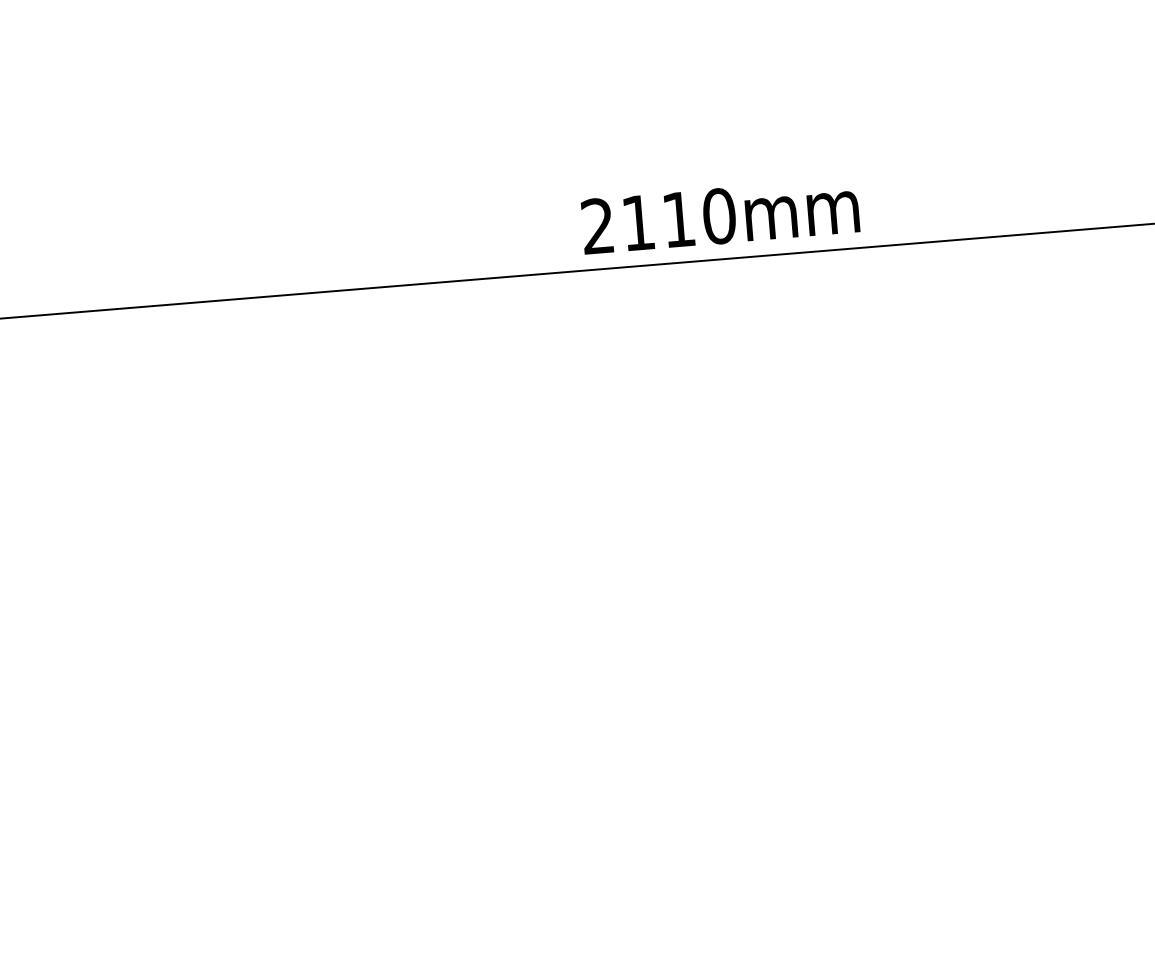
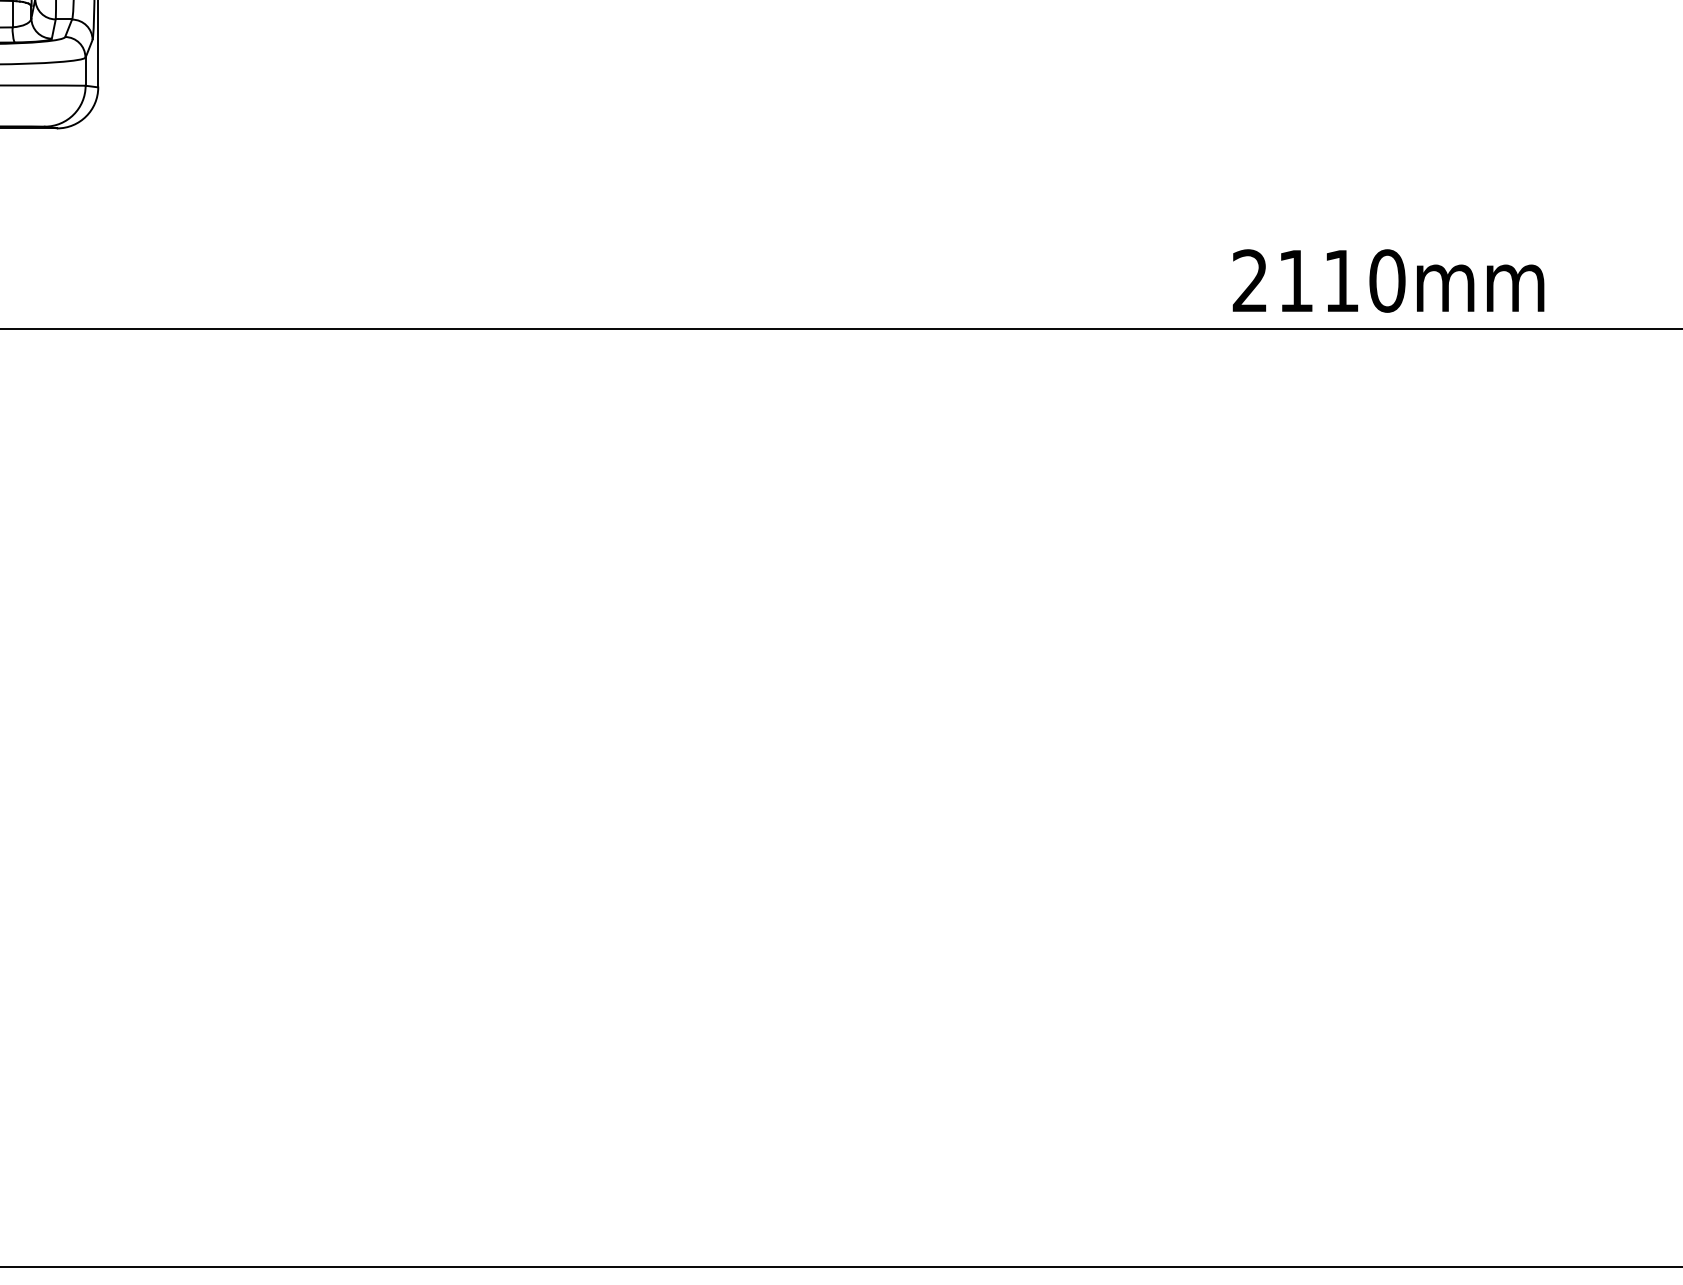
text: (720, 215) -> (1388, 280), moved

